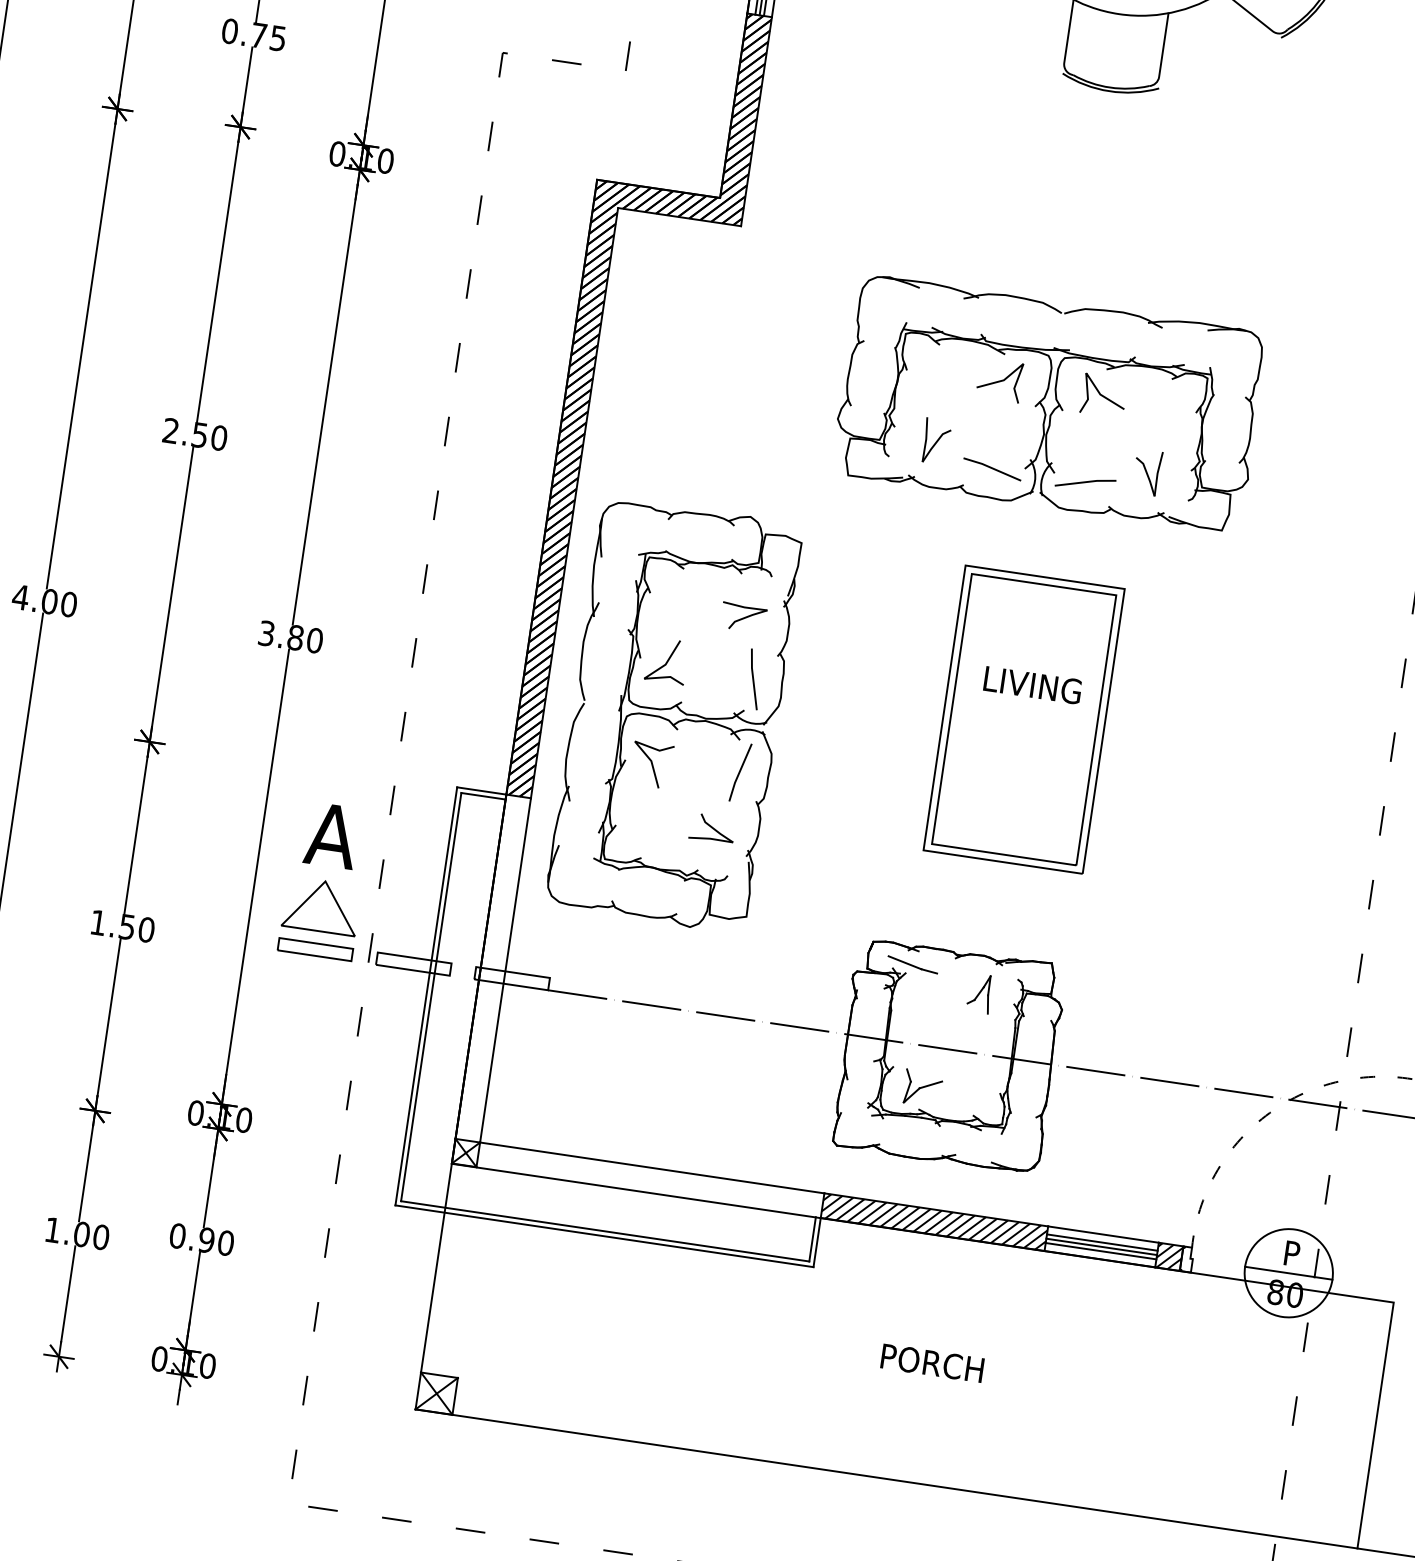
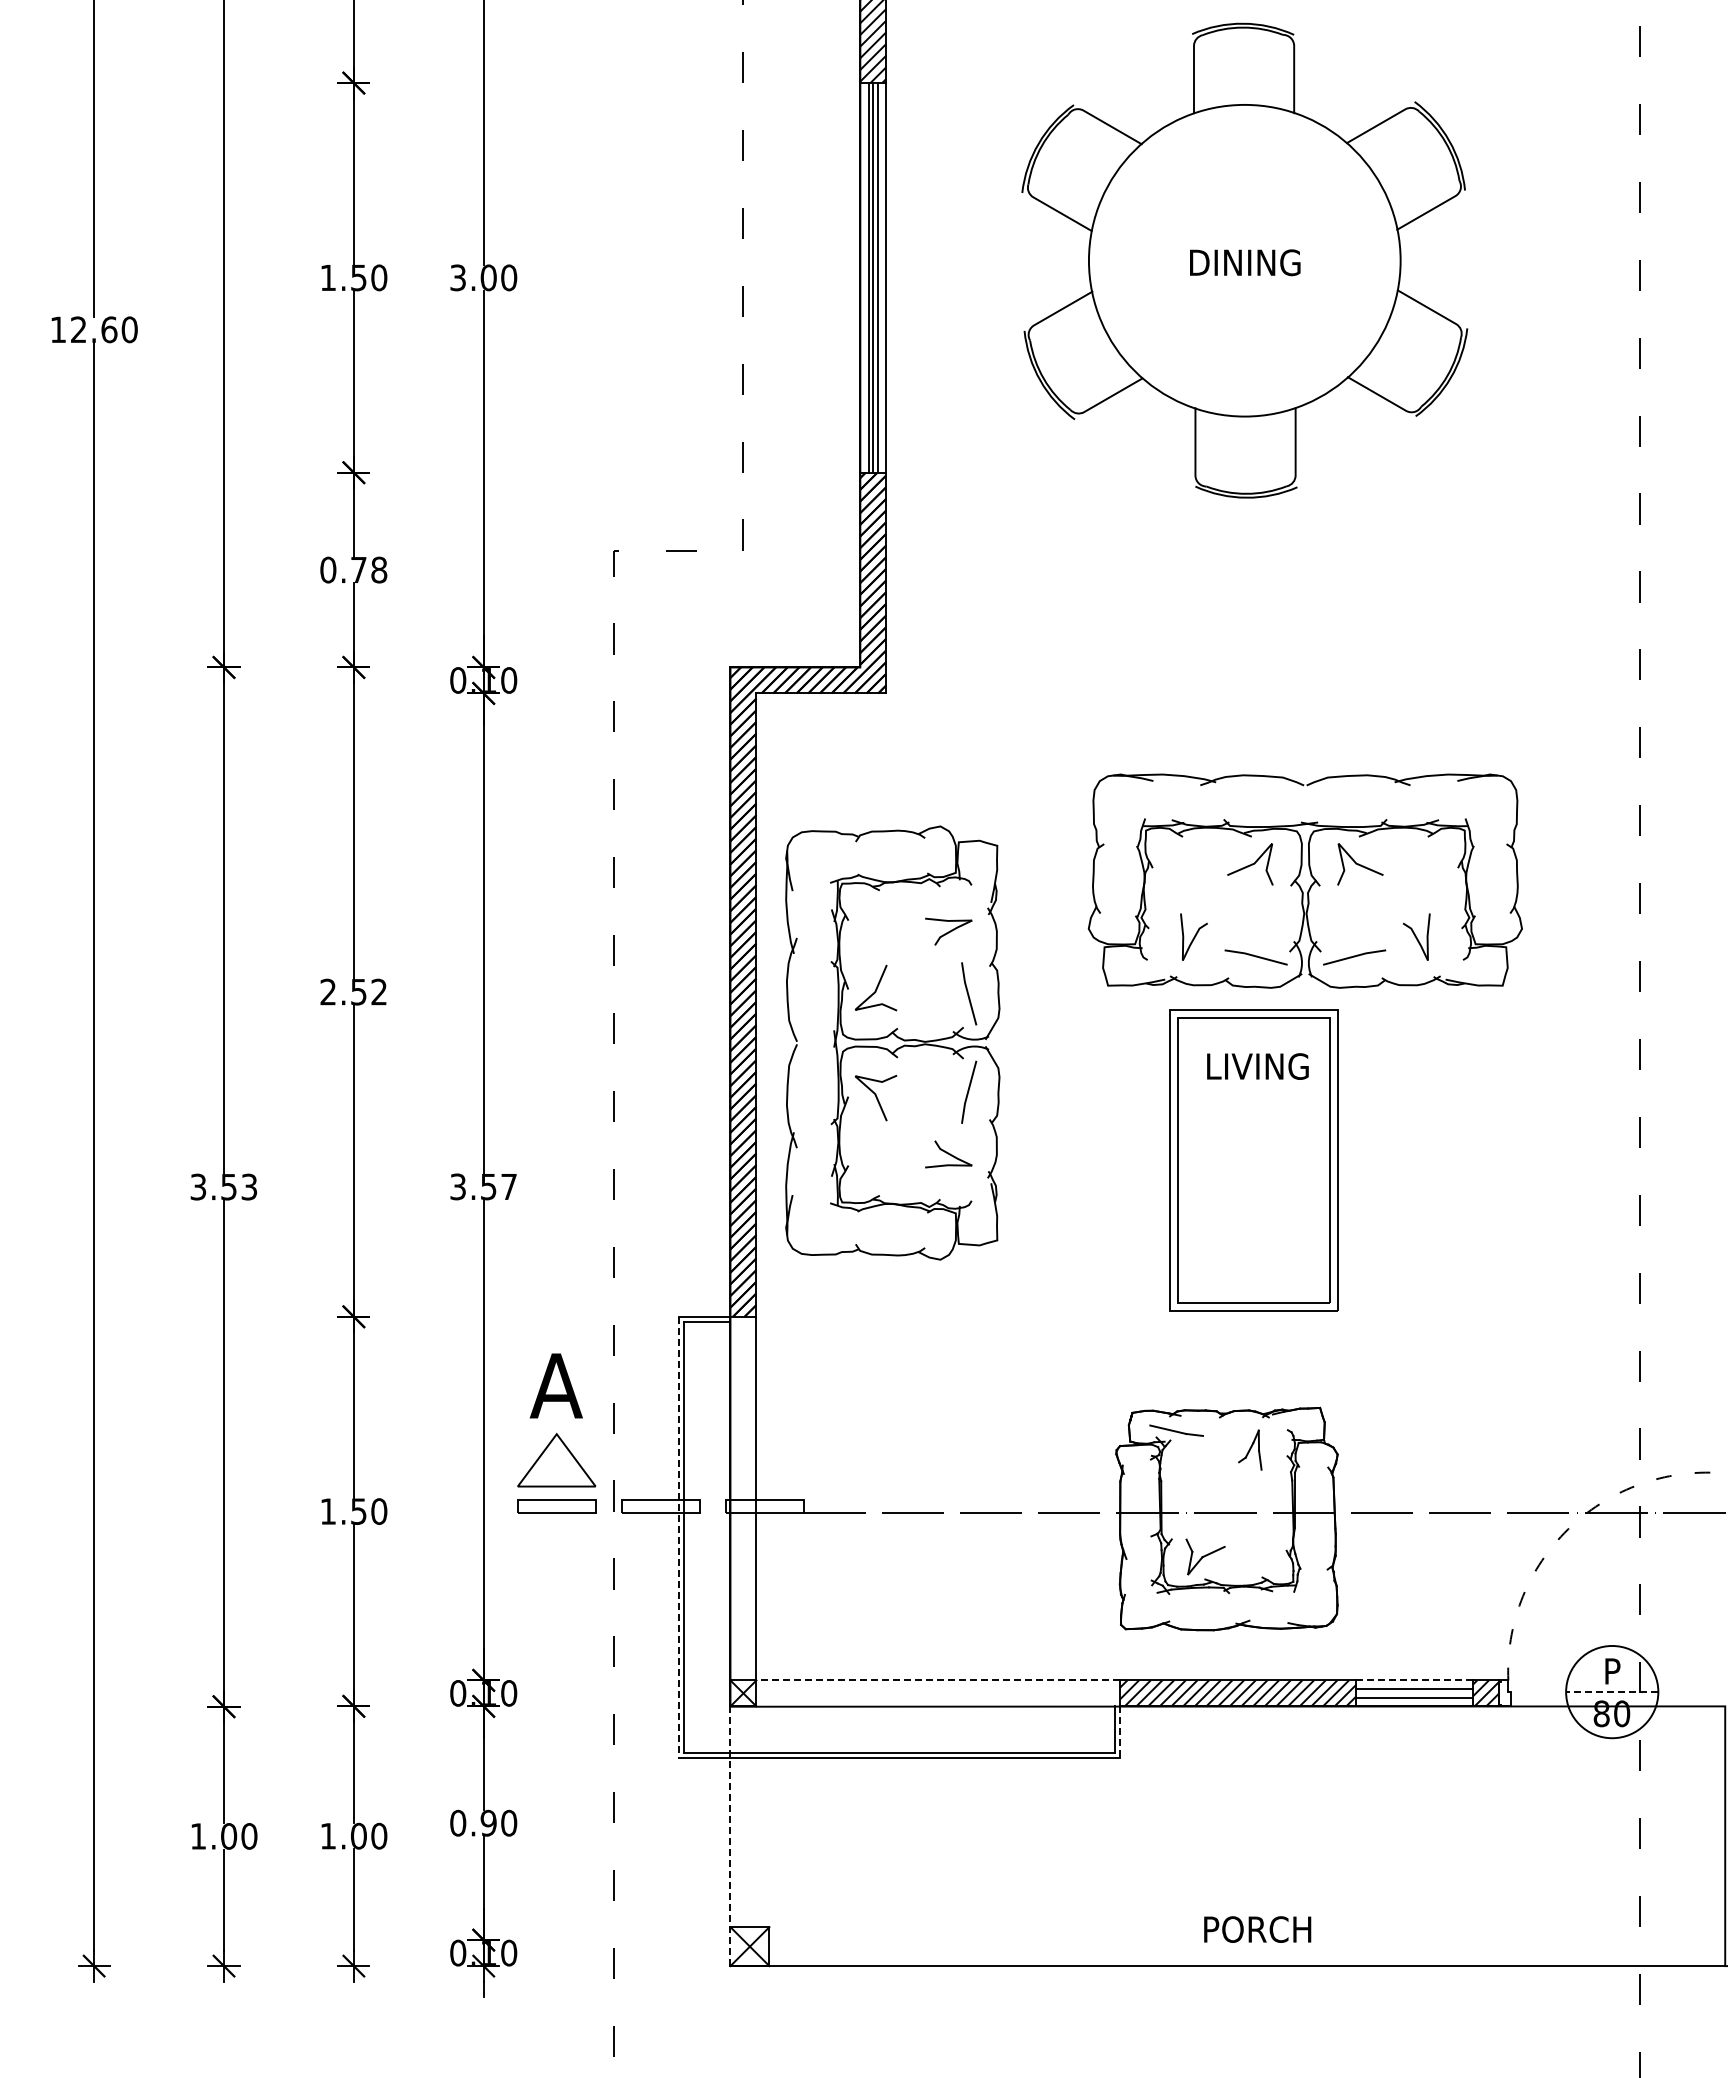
text: (278, 37) -> (379, 569), 0.75 -> 0.78
part: (1048, 403) -> (1304, 880), moved
text: (219, 437) -> (379, 991), 2.50 -> 2.52
text: (44, 600) -> (223, 1186), 4.00 -> 3.53
text: (304, 638) -> (498, 1186), 3.80 -> 3.57
text: (1032, 685) -> (1257, 1066), moved
part: (674, 714) -> (892, 1042), moved
line: (426, 996) -> (678, 1537), solid -> dashed
line: (652, 1168) -> (938, 1680), solid -> dashed
line: (1104, 1234) -> (1415, 1680), solid -> dashed
line: (817, 1242) -> (1120, 1732), solid -> dashed
line: (1101, 1246) -> (1414, 1693), removed
line: (1288, 1273) -> (1611, 1692), solid -> dashed
line: (433, 1286) -> (730, 1836), solid -> dashed
text: (932, 1363) -> (1257, 1929), moved

